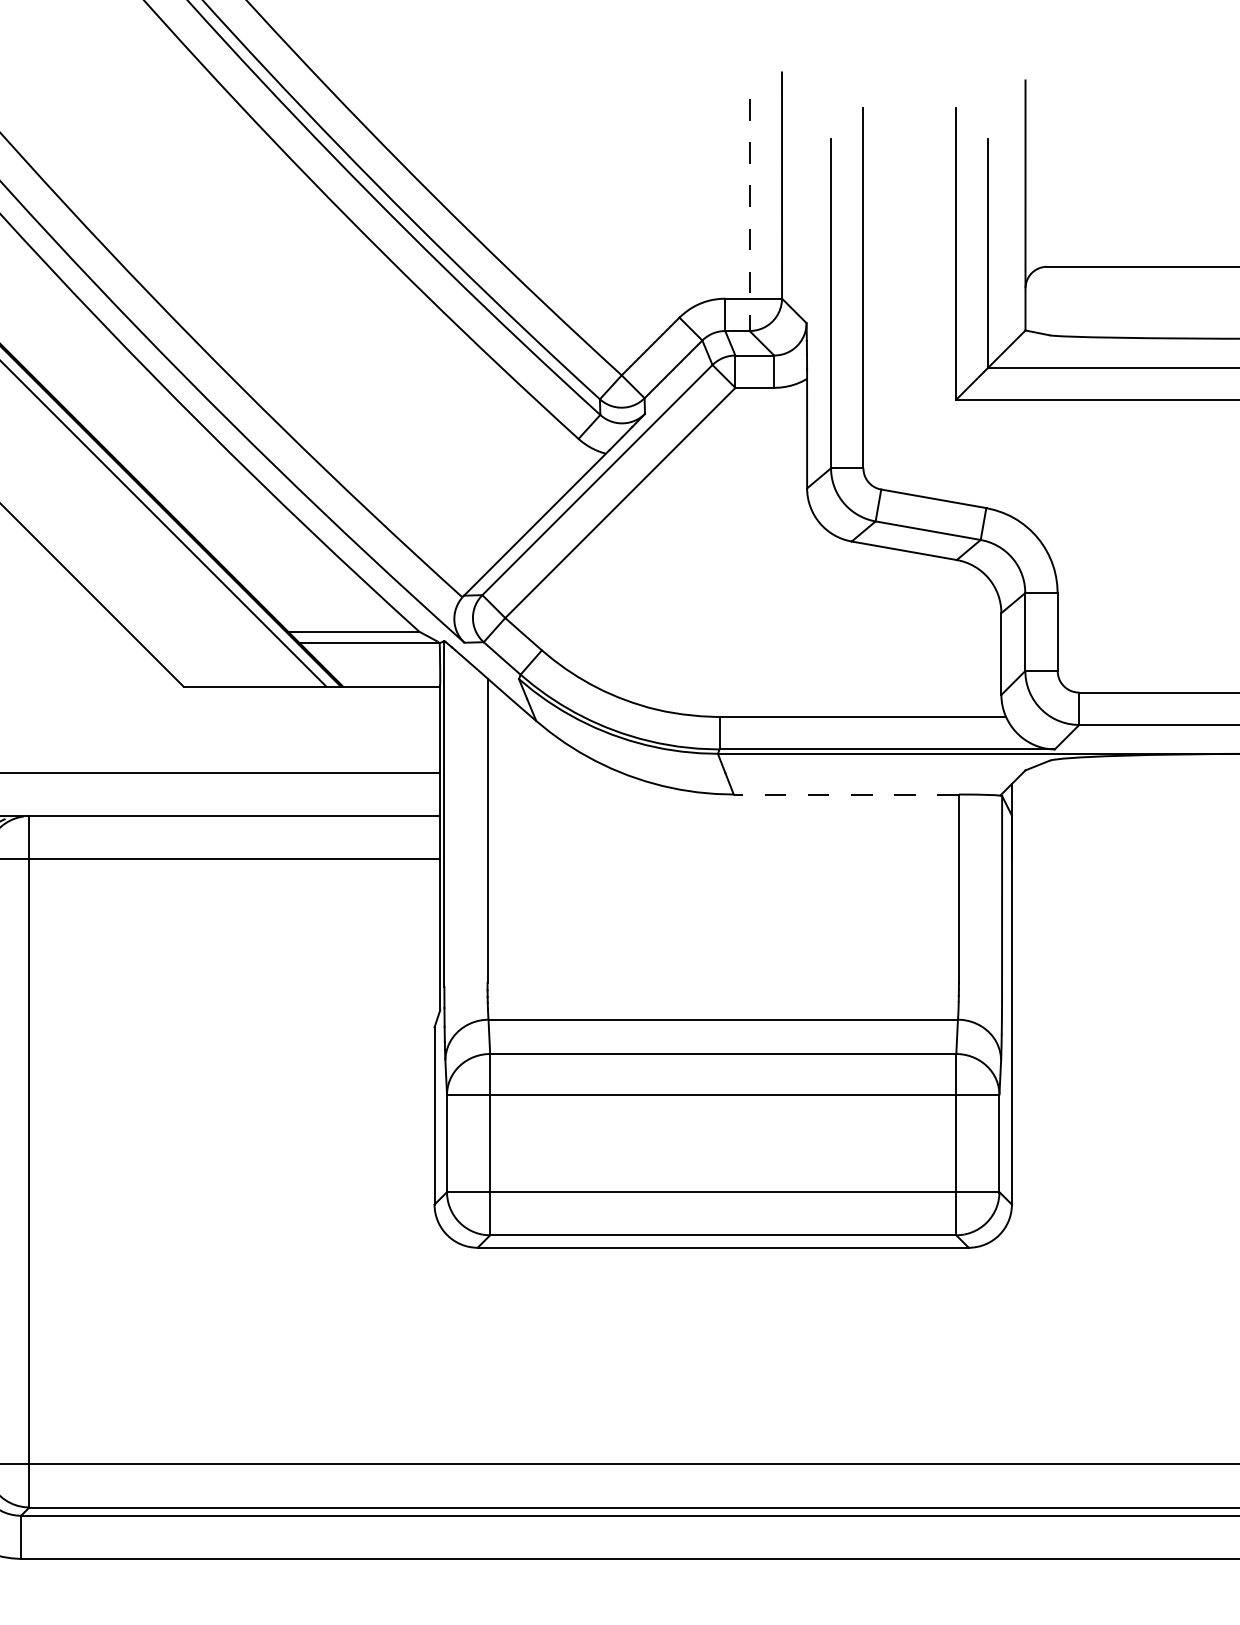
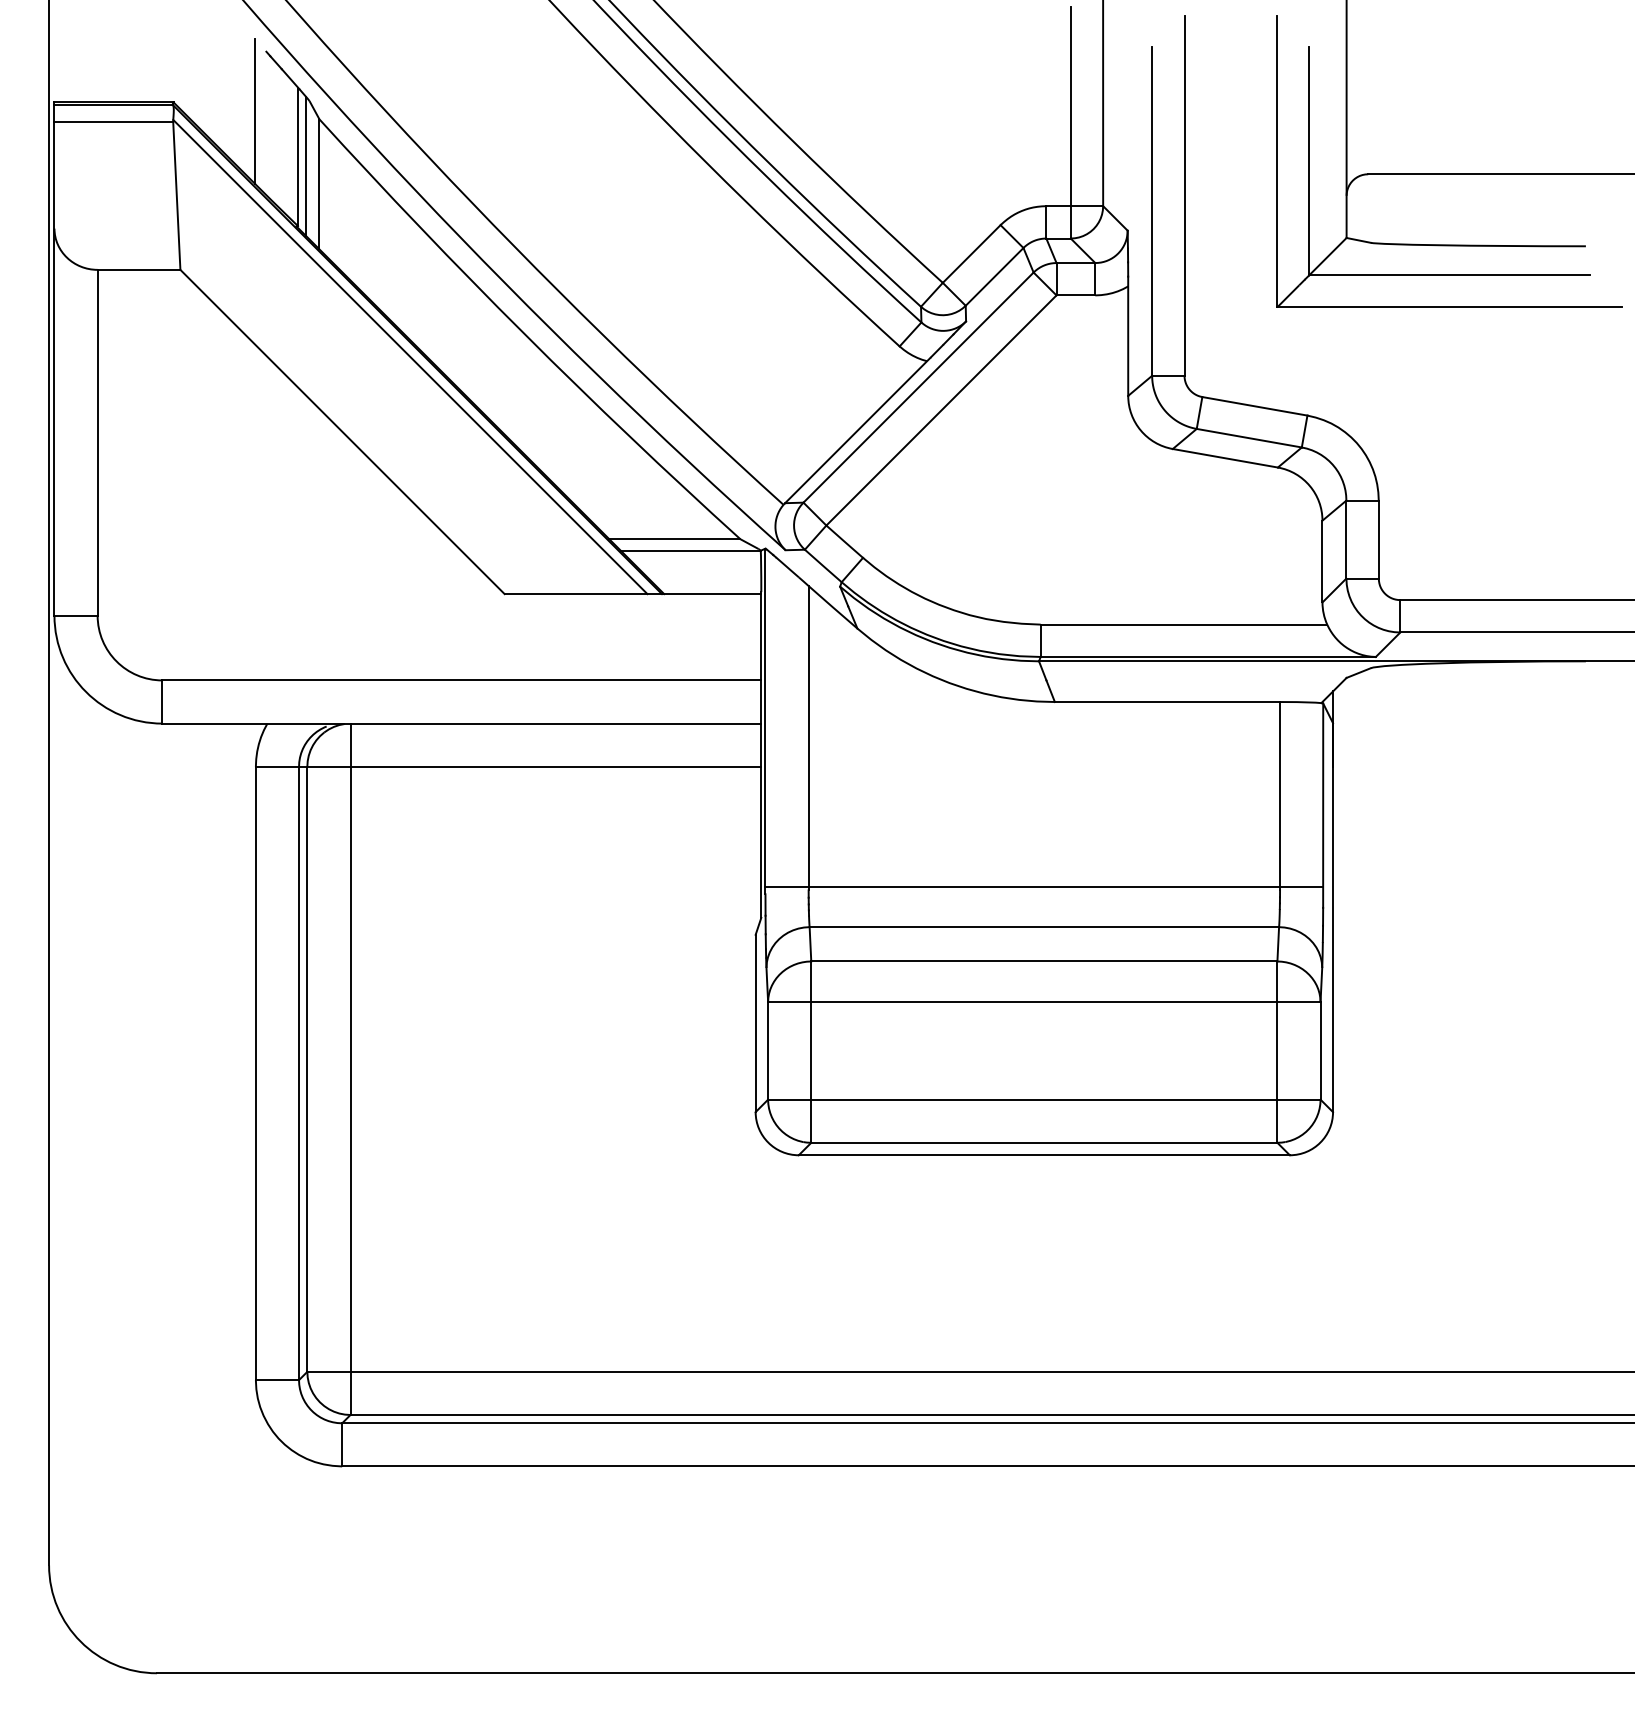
line: (749, 215) -> (1070, 122), dashed -> solid
line: (846, 795) -> (1167, 702), dashed -> solid
line: (723, 979) -> (1044, 886), added

